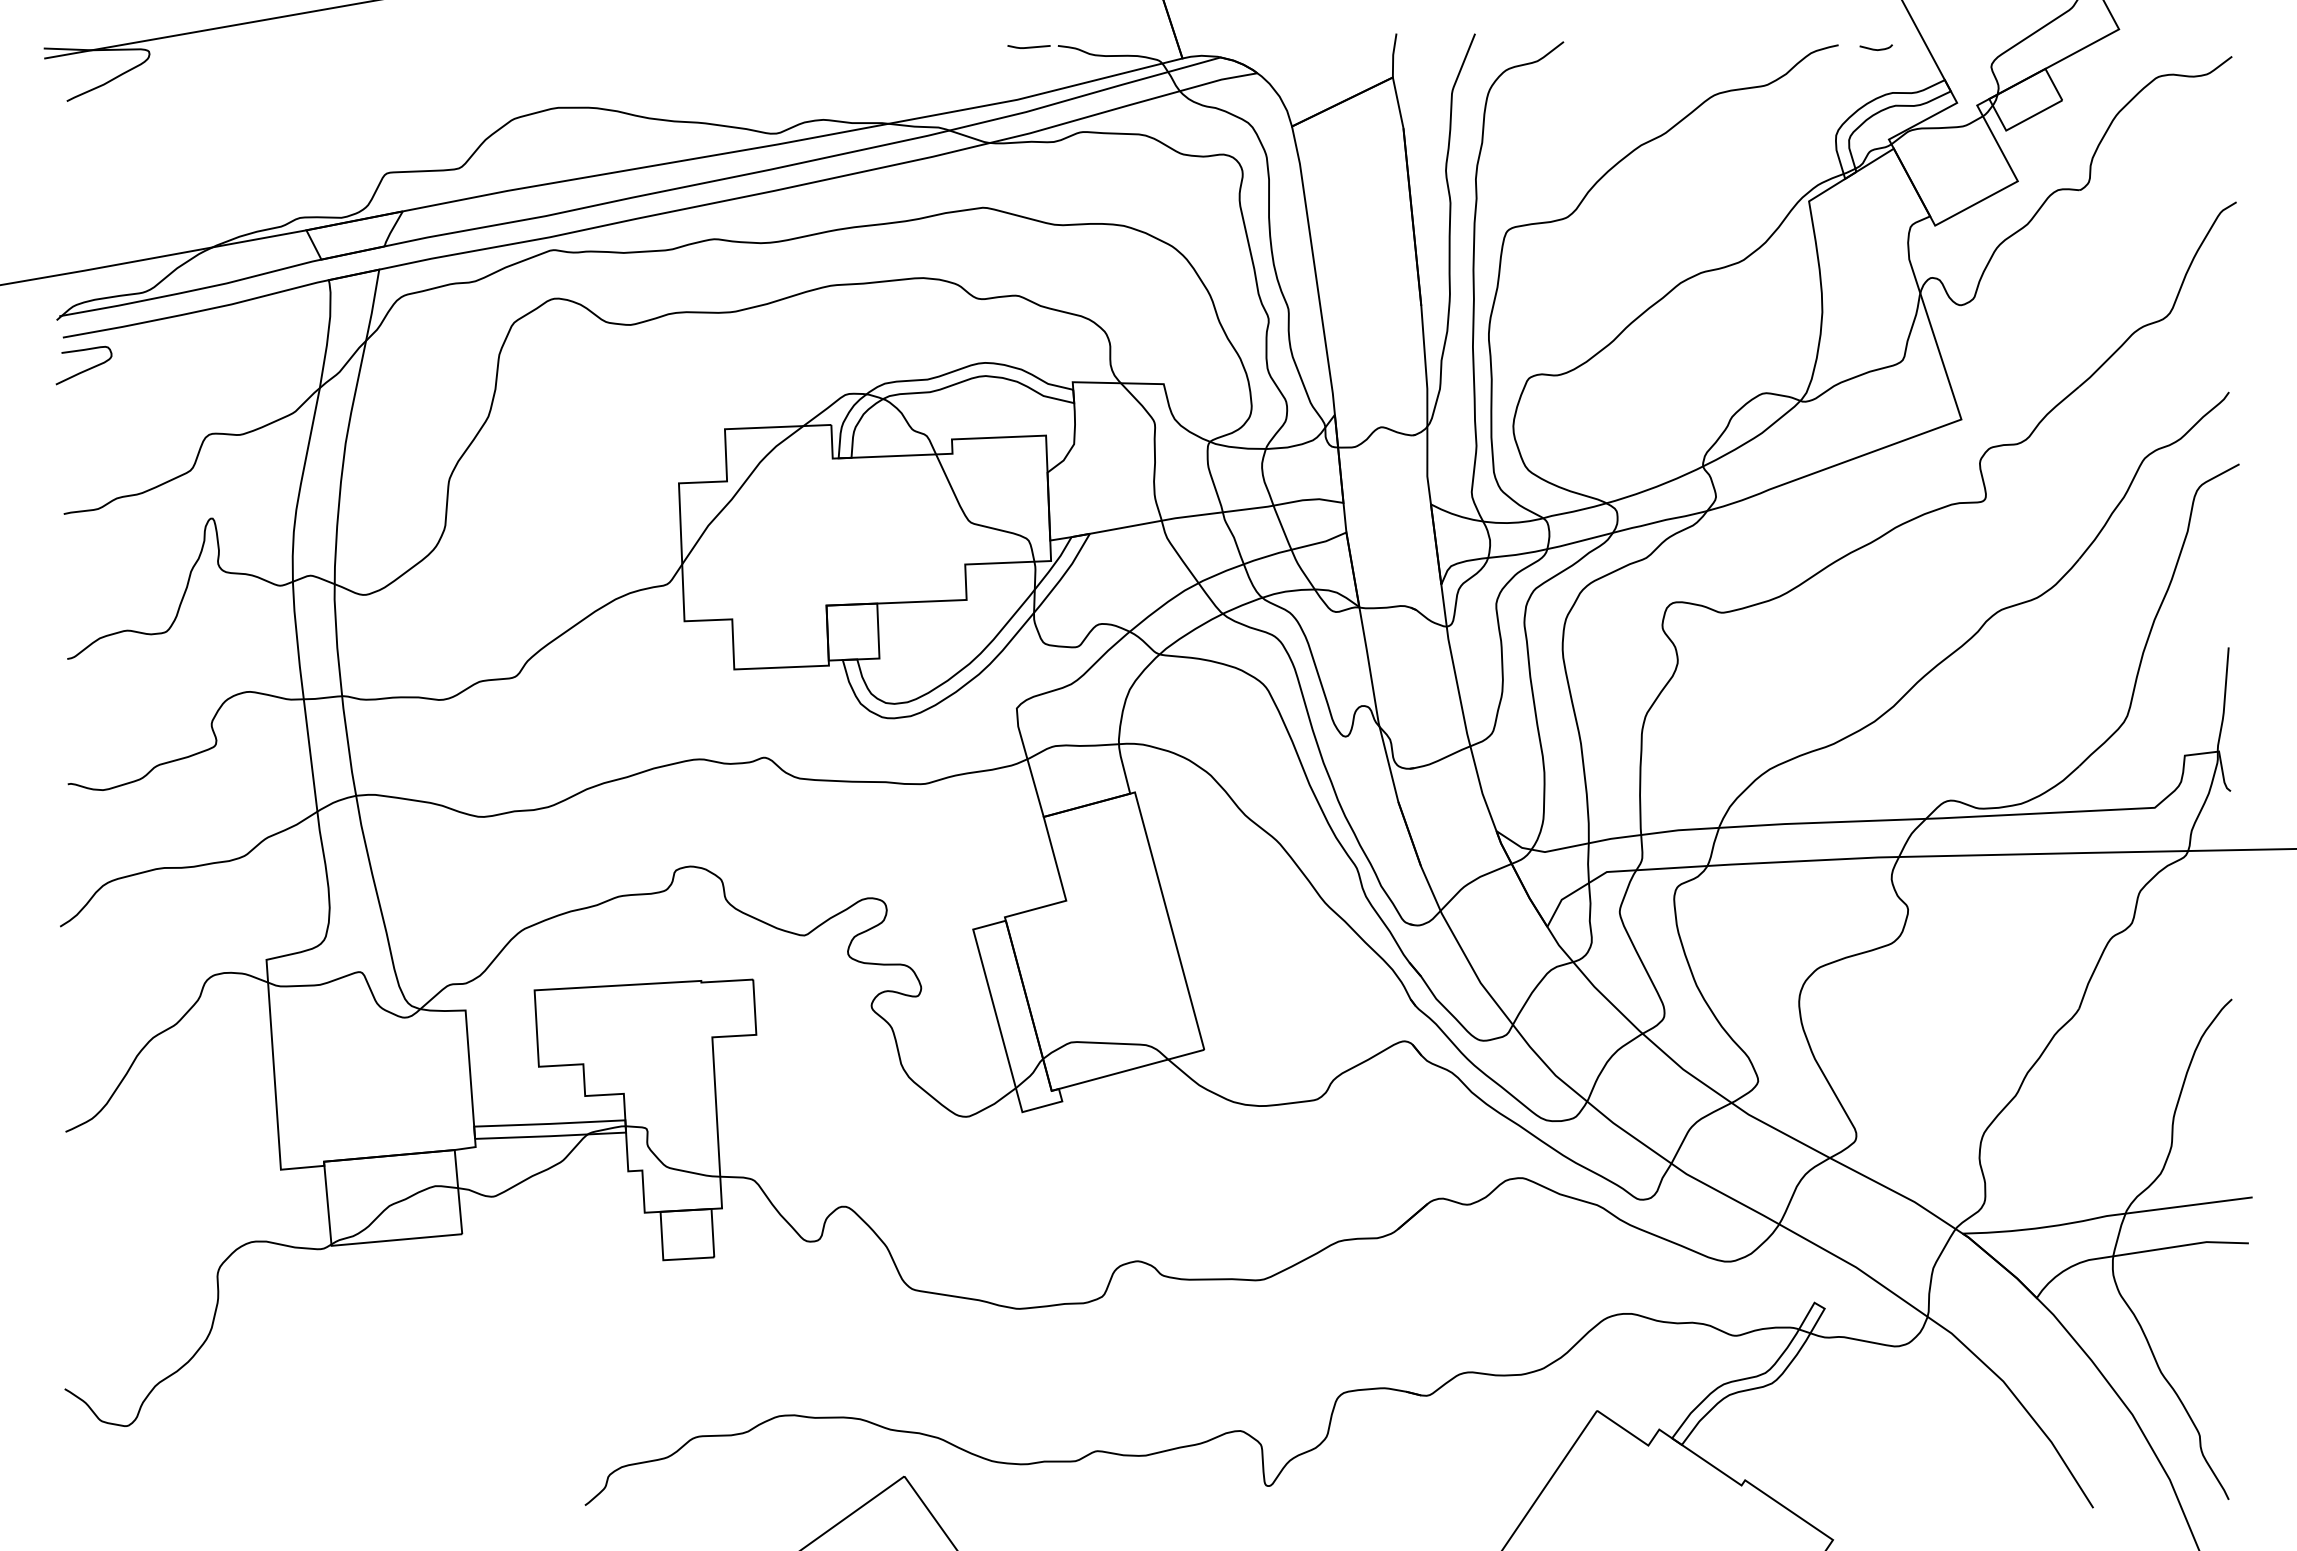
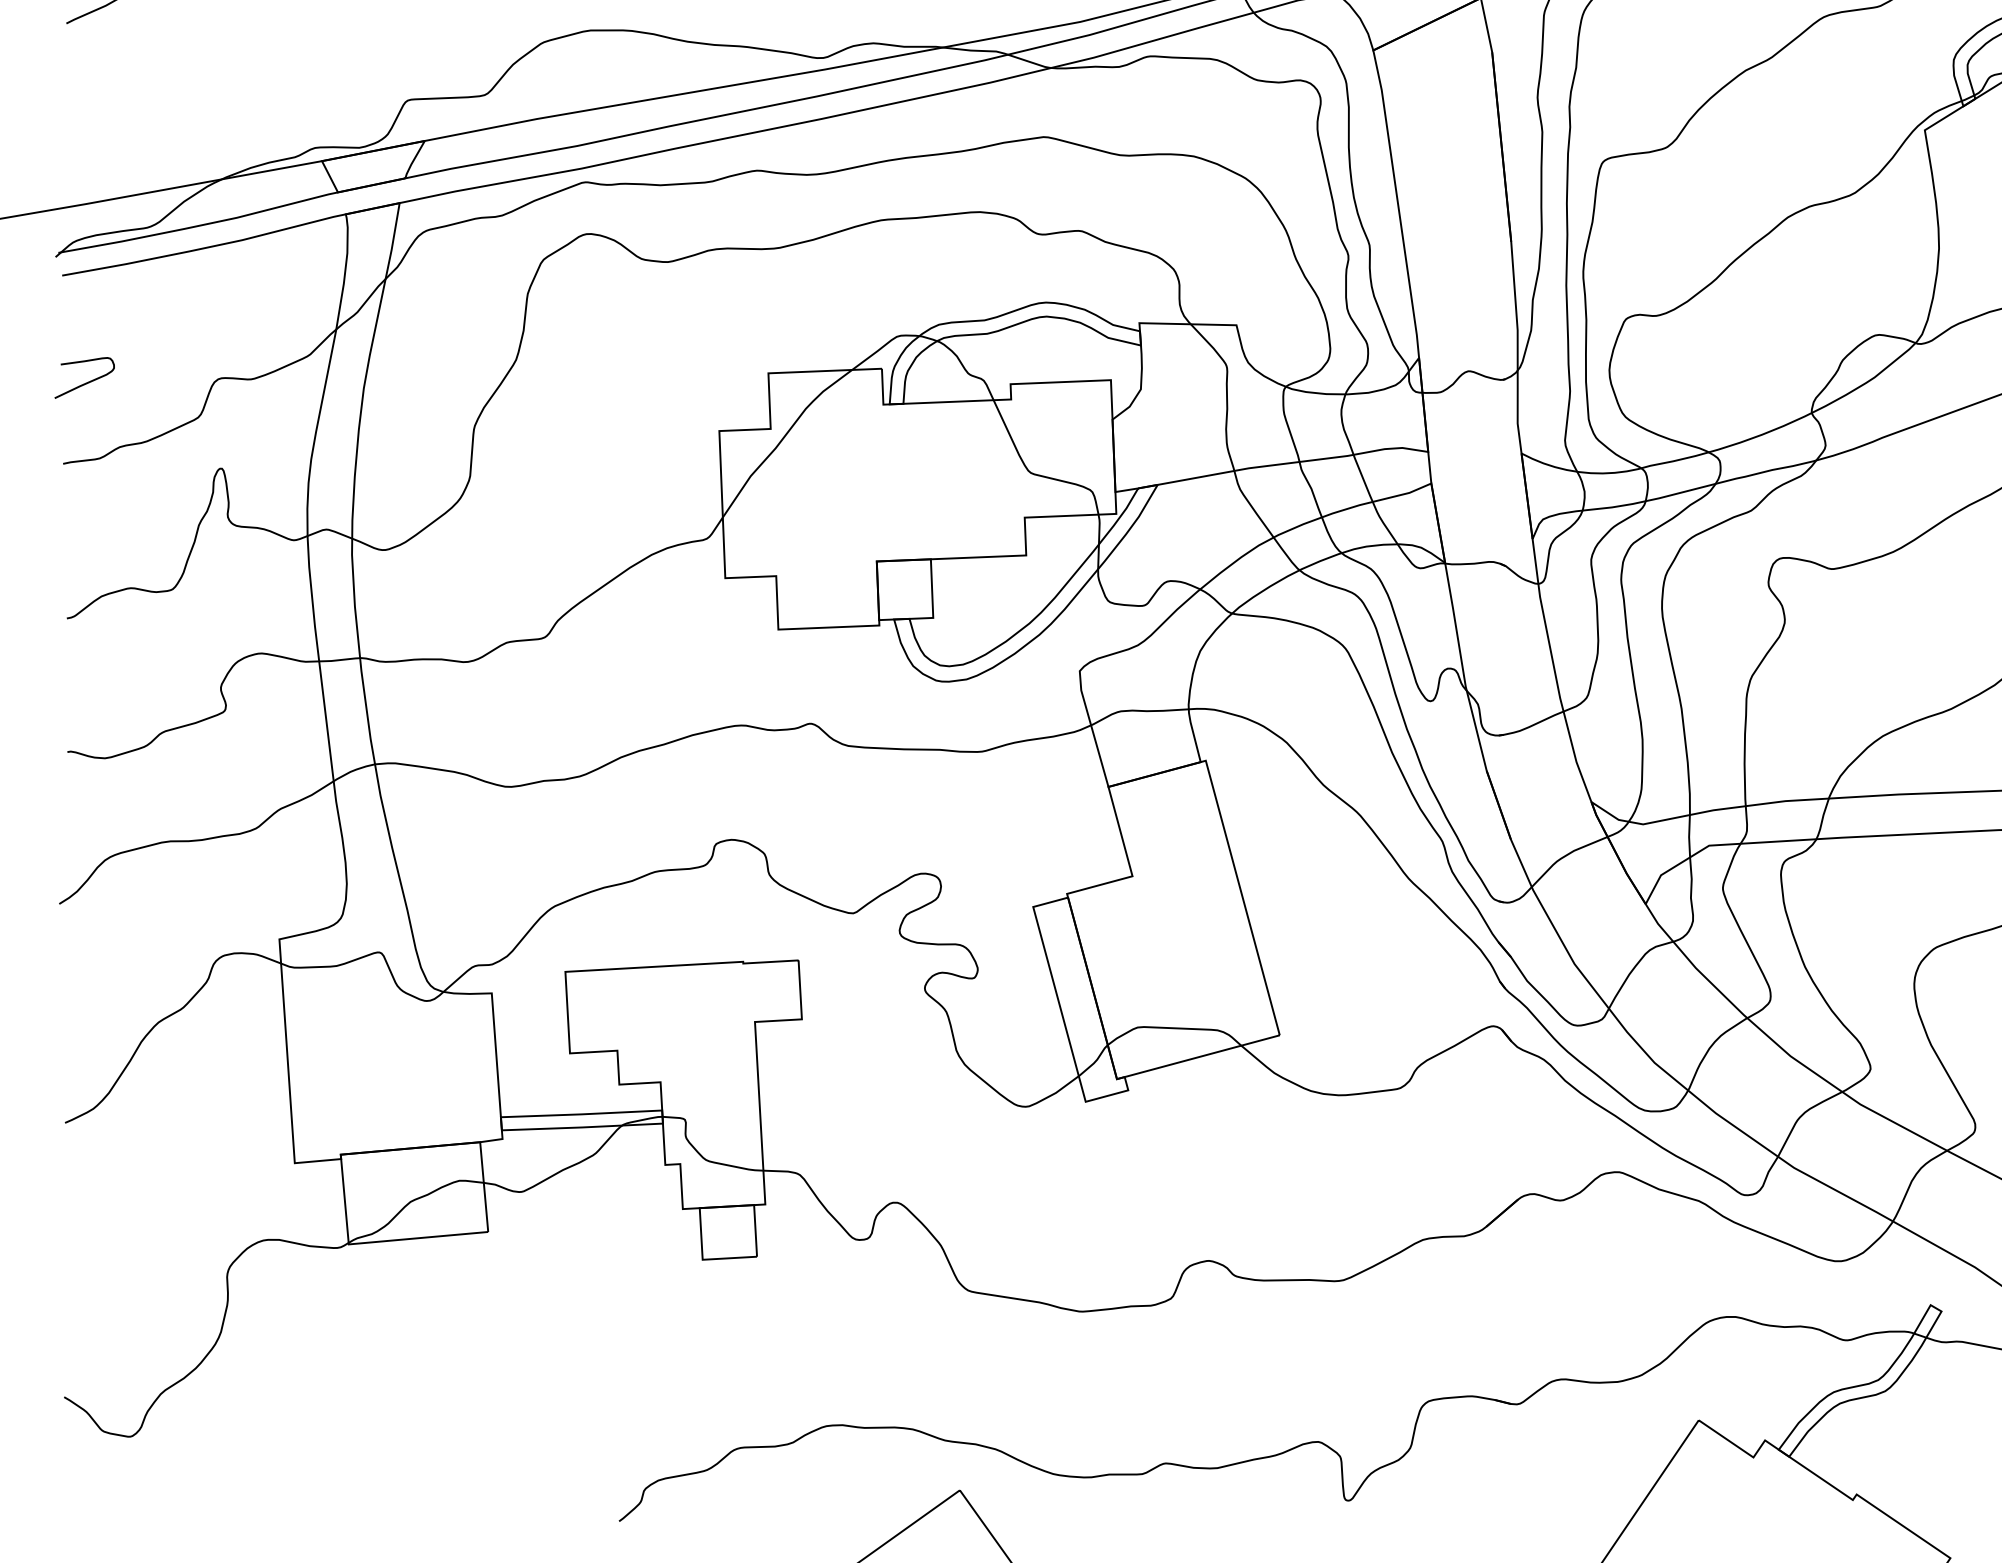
curve: (85, 369) -> (86, 382), moved

